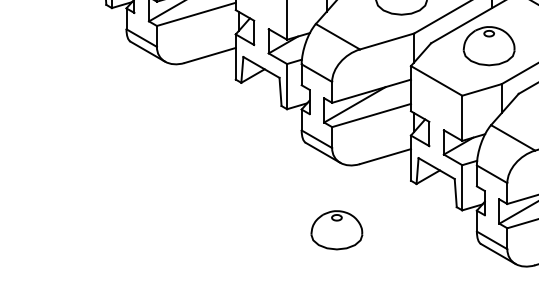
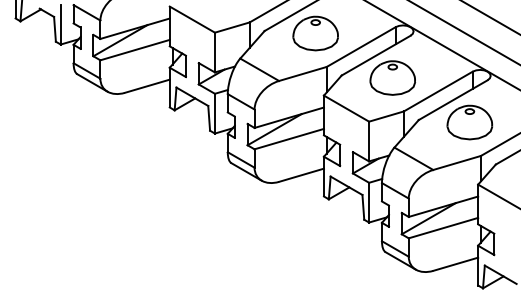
part: (336, 229) -> (258, 239), removed

